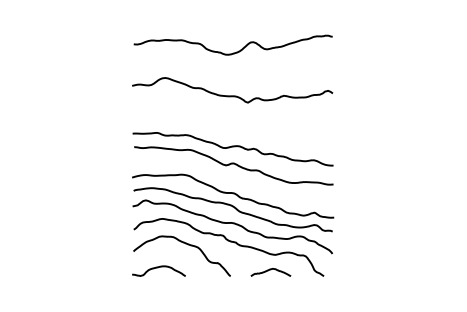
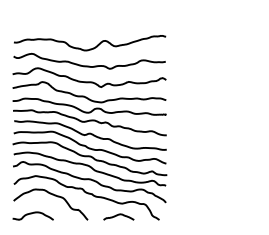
curve: (230, 74) -> (87, 65), added
part: (232, 117) -> (89, 98), added
curve: (232, 181) -> (89, 147), added

